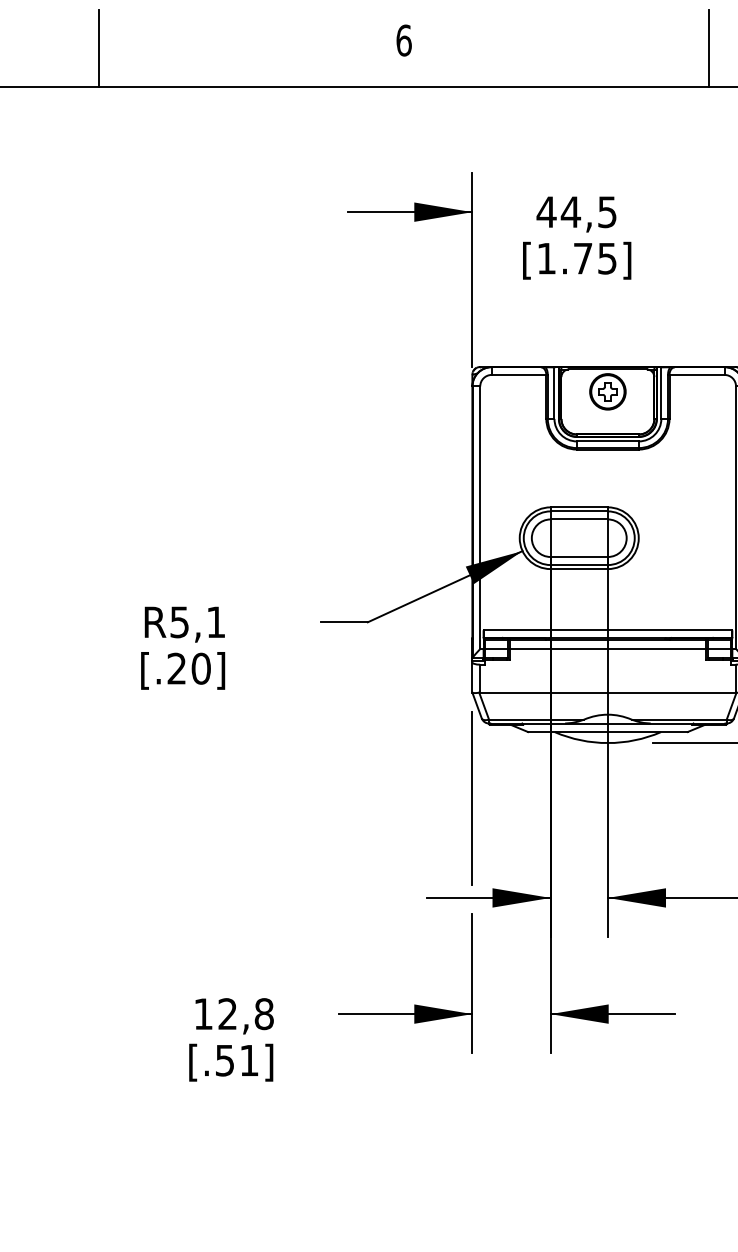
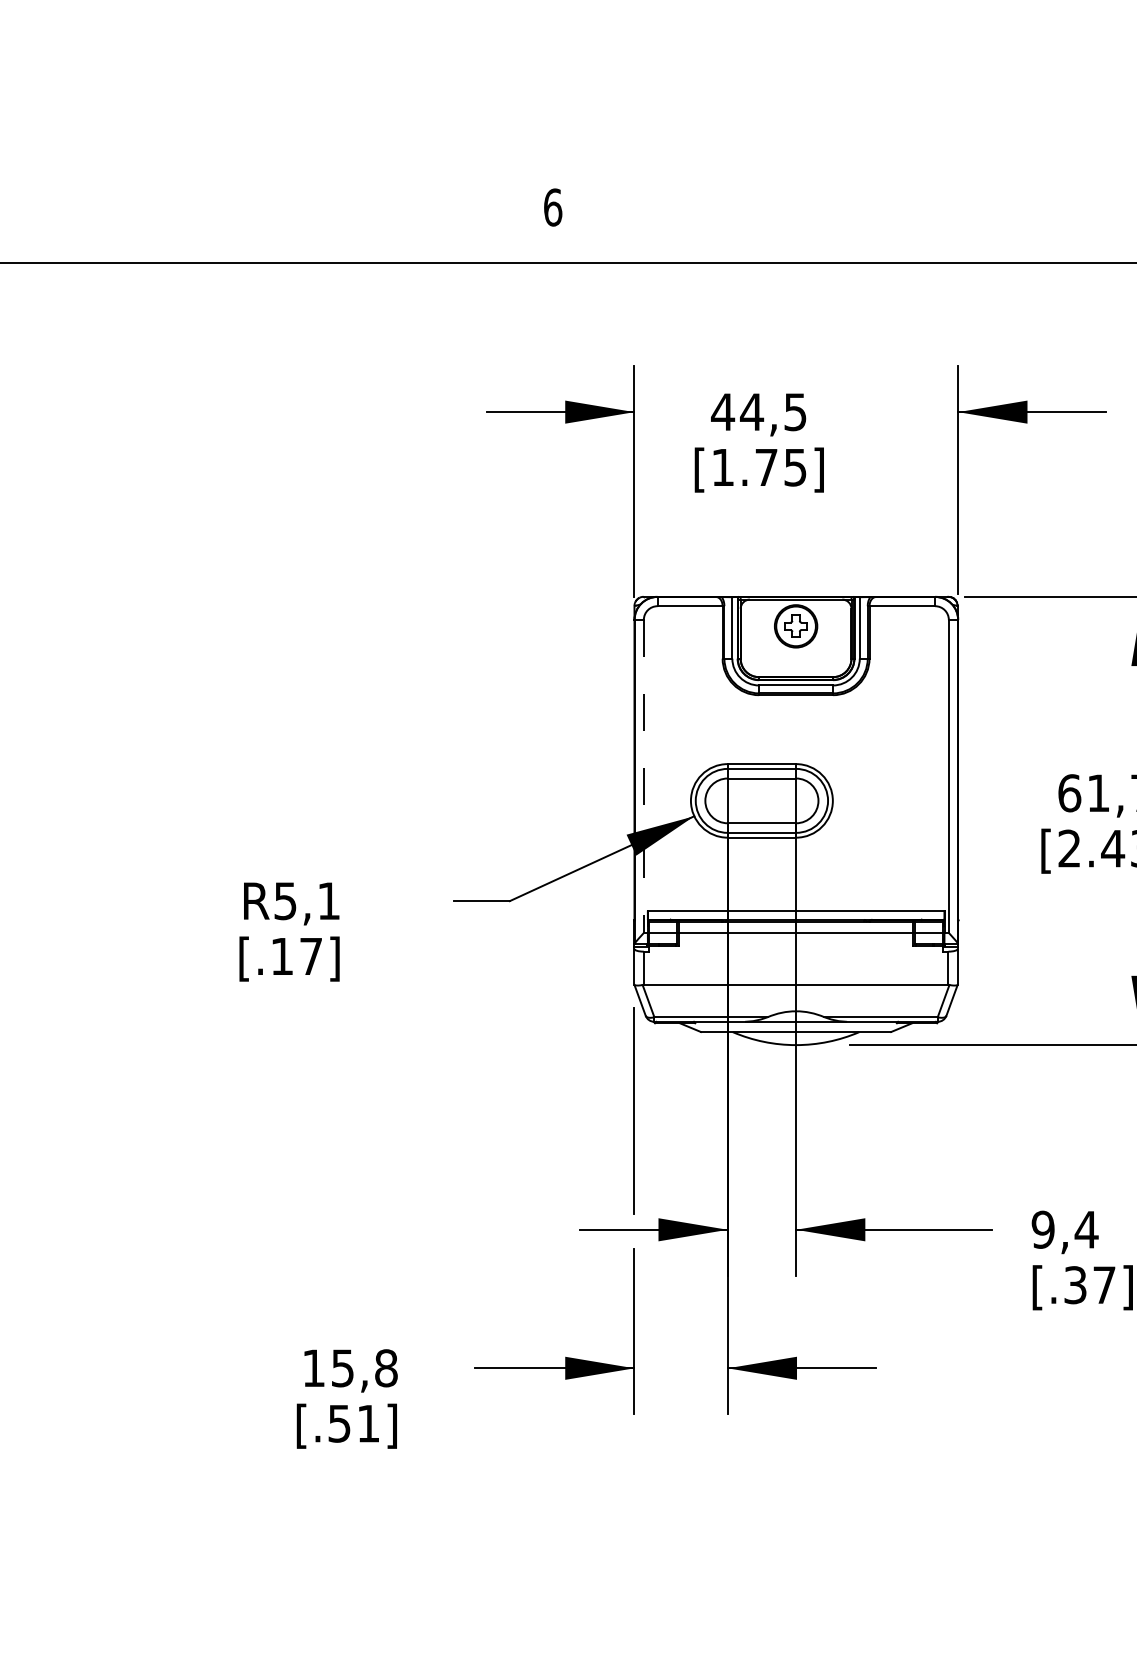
line: (99, 48) -> (189, 216), removed
line: (708, 48) -> (916, 216), removed
line: (479, 517) -> (643, 776), solid -> dashed
text: (188, 668) -> (296, 956), [.20] -> [.17]
text: (227, 1014) -> (342, 1368), 12,8 -> 15,8

